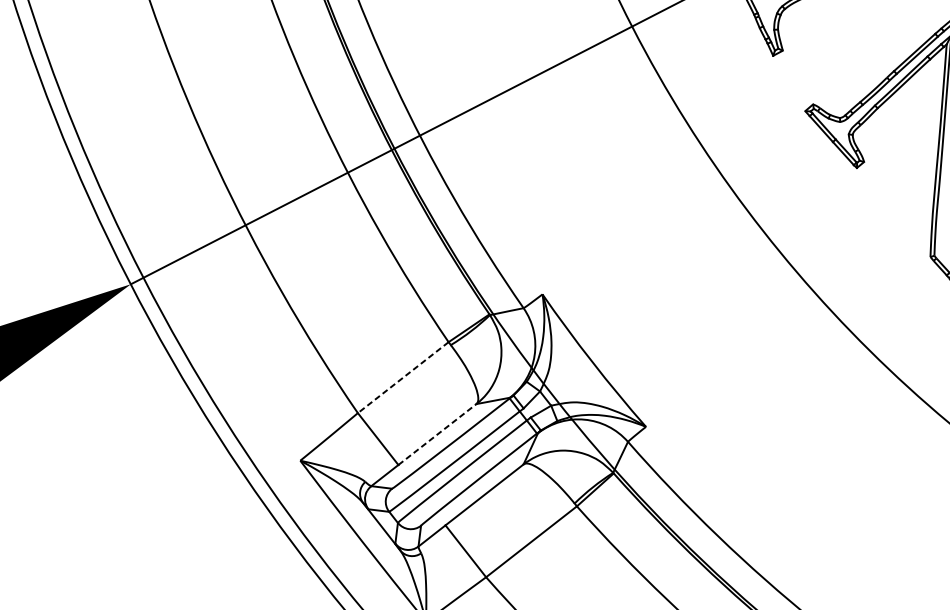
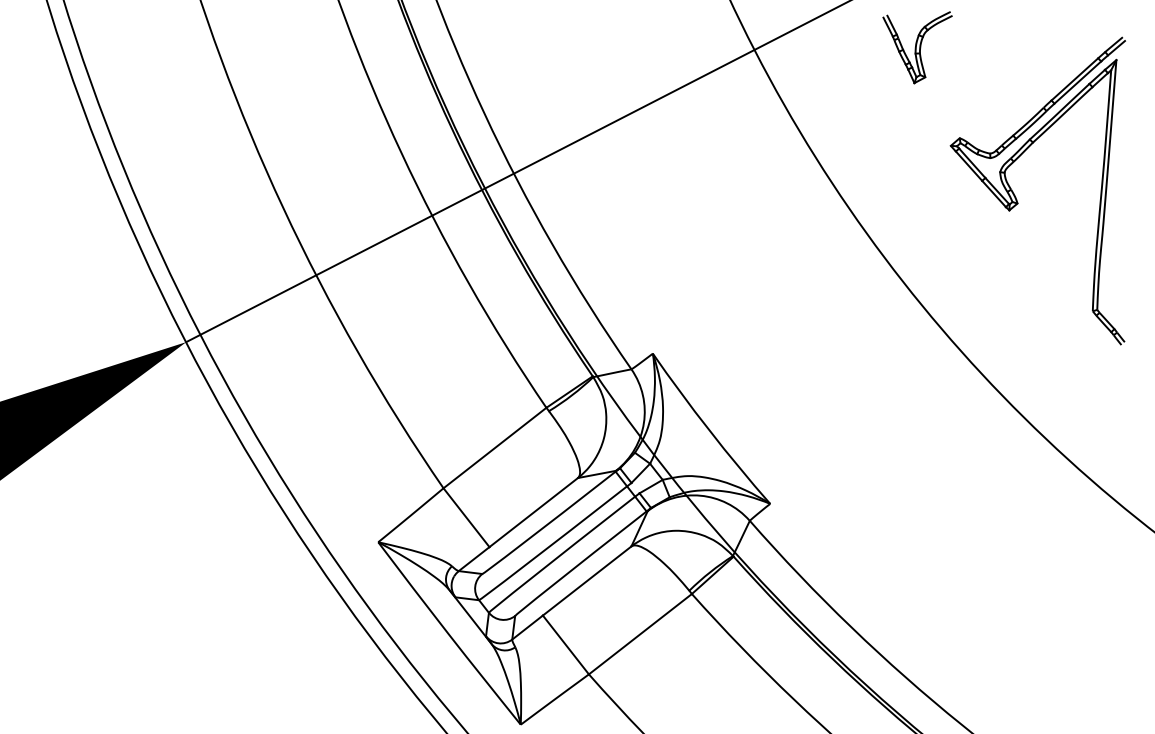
line: (402, 378) -> (494, 448), dashed -> solid
line: (438, 434) -> (534, 512), dashed -> solid

